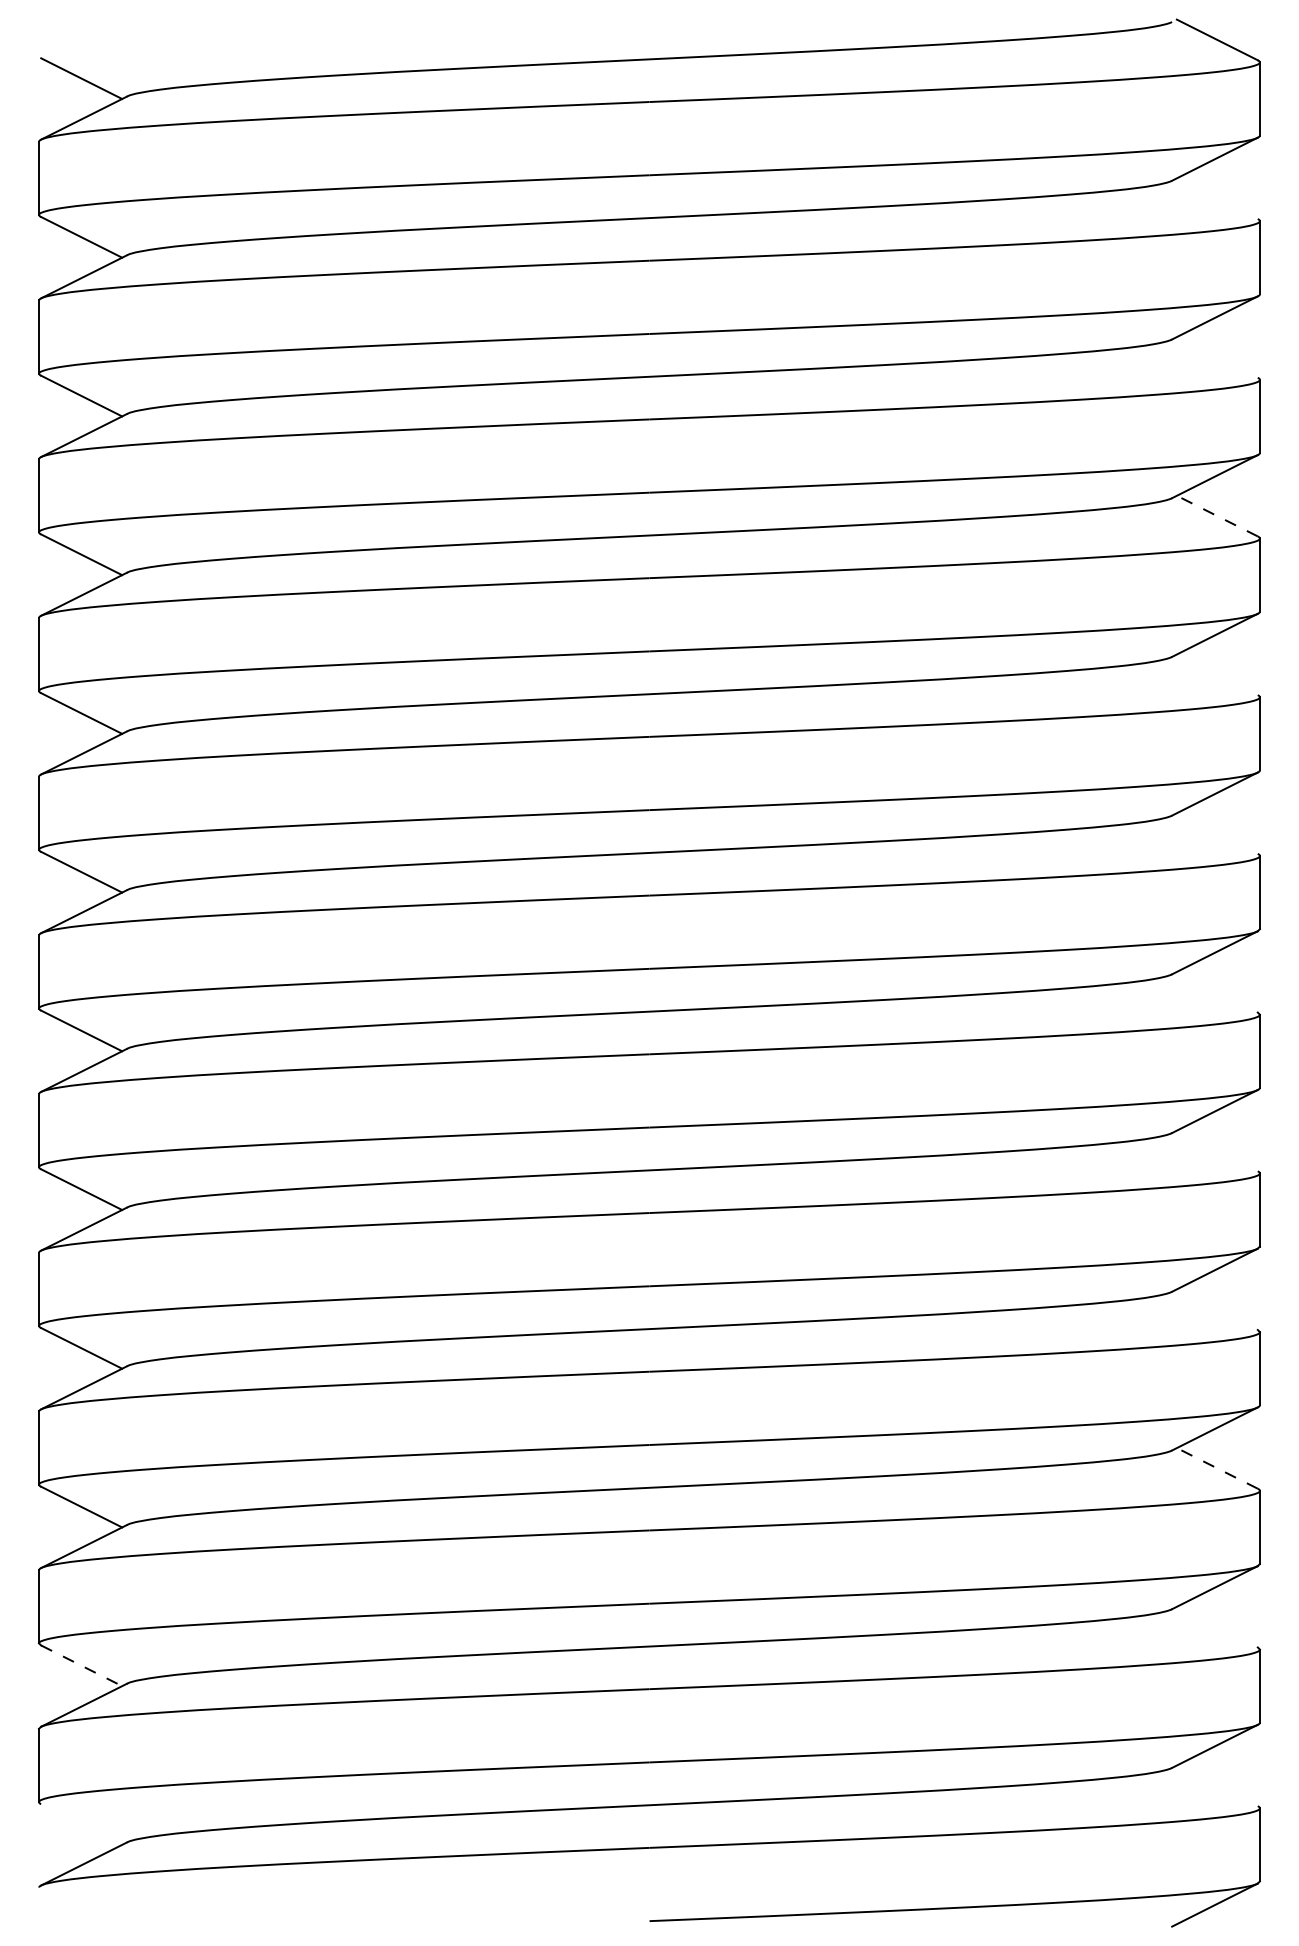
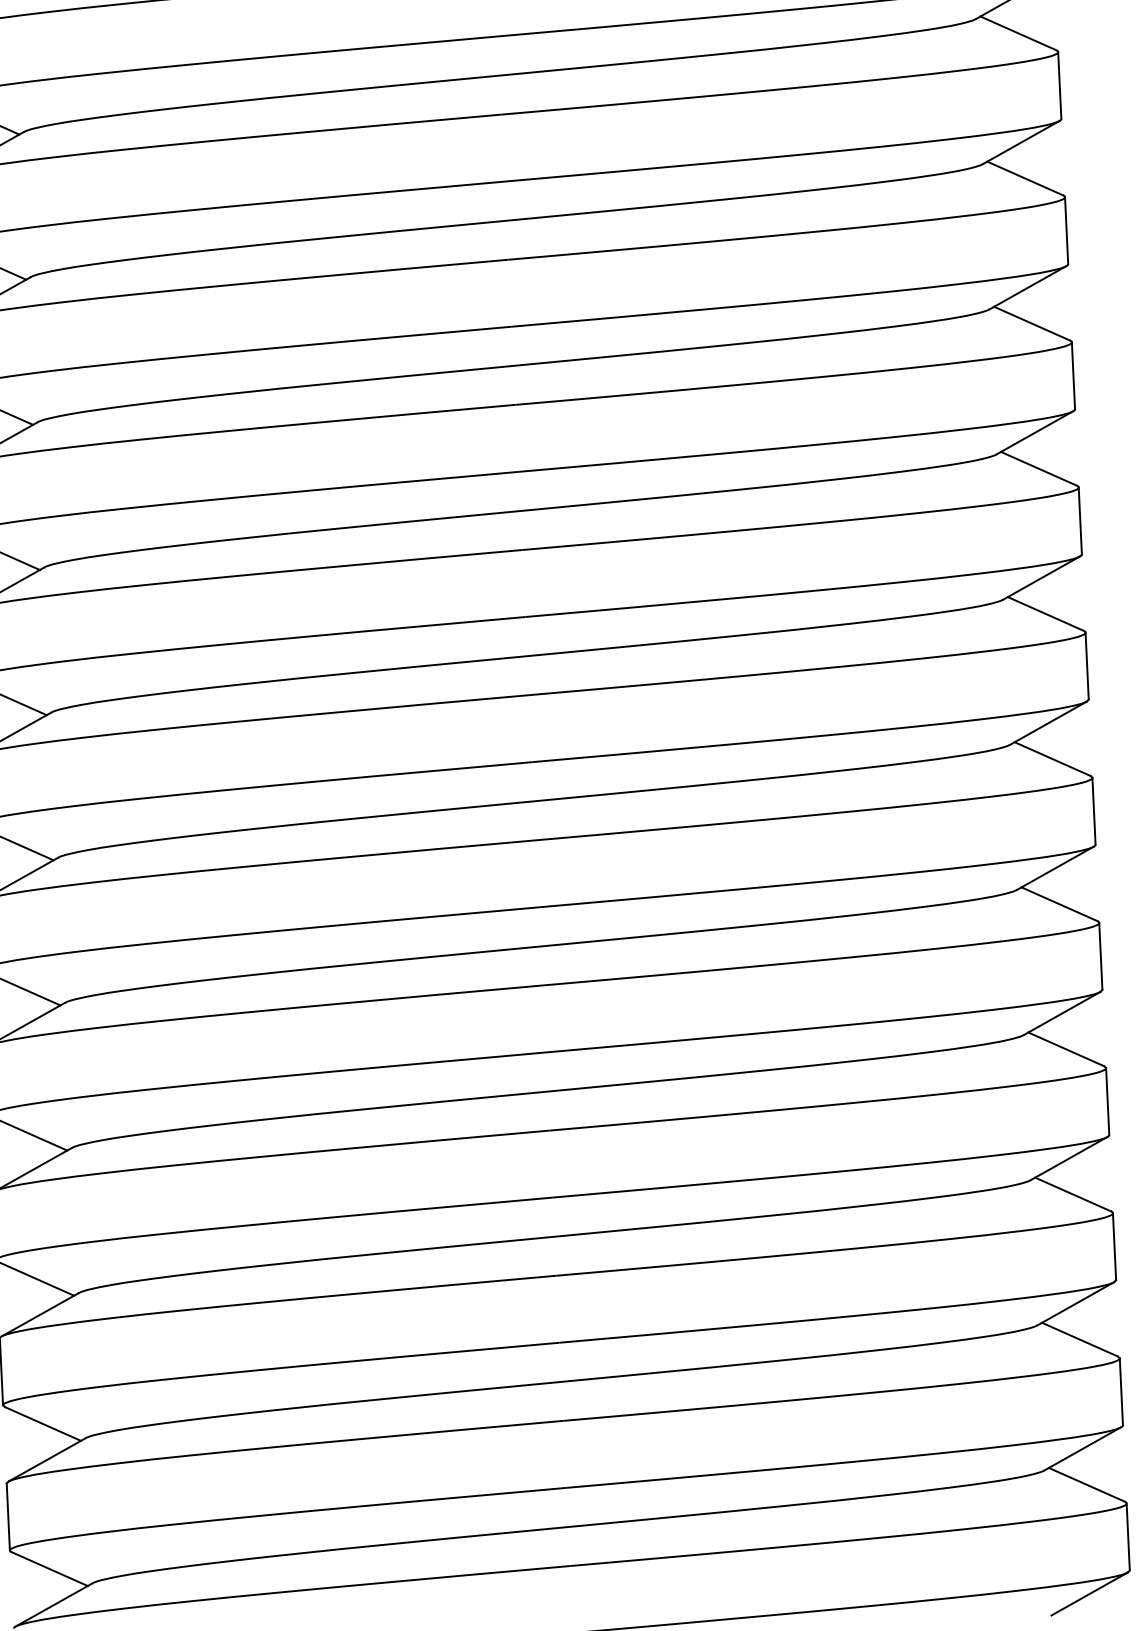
line: (1216, 198) -> (1017, 33), added
line: (1216, 357) -> (1024, 178), added
line: (1216, 515) -> (1031, 323), dashed -> solid
line: (1216, 674) -> (1038, 468), added
line: (1216, 833) -> (1044, 613), added
line: (1216, 991) -> (1051, 758), added
line: (1216, 1150) -> (1058, 903), added
line: (1216, 1309) -> (1065, 1049), added
line: (1216, 1468) -> (1072, 1194), dashed -> solid
line: (1216, 1626) -> (1079, 1339), added
line: (82, 1666) -> (43, 1424), dashed -> solid
line: (1216, 1785) -> (1085, 1484), added
line: (81, 1824) -> (49, 1569), added

